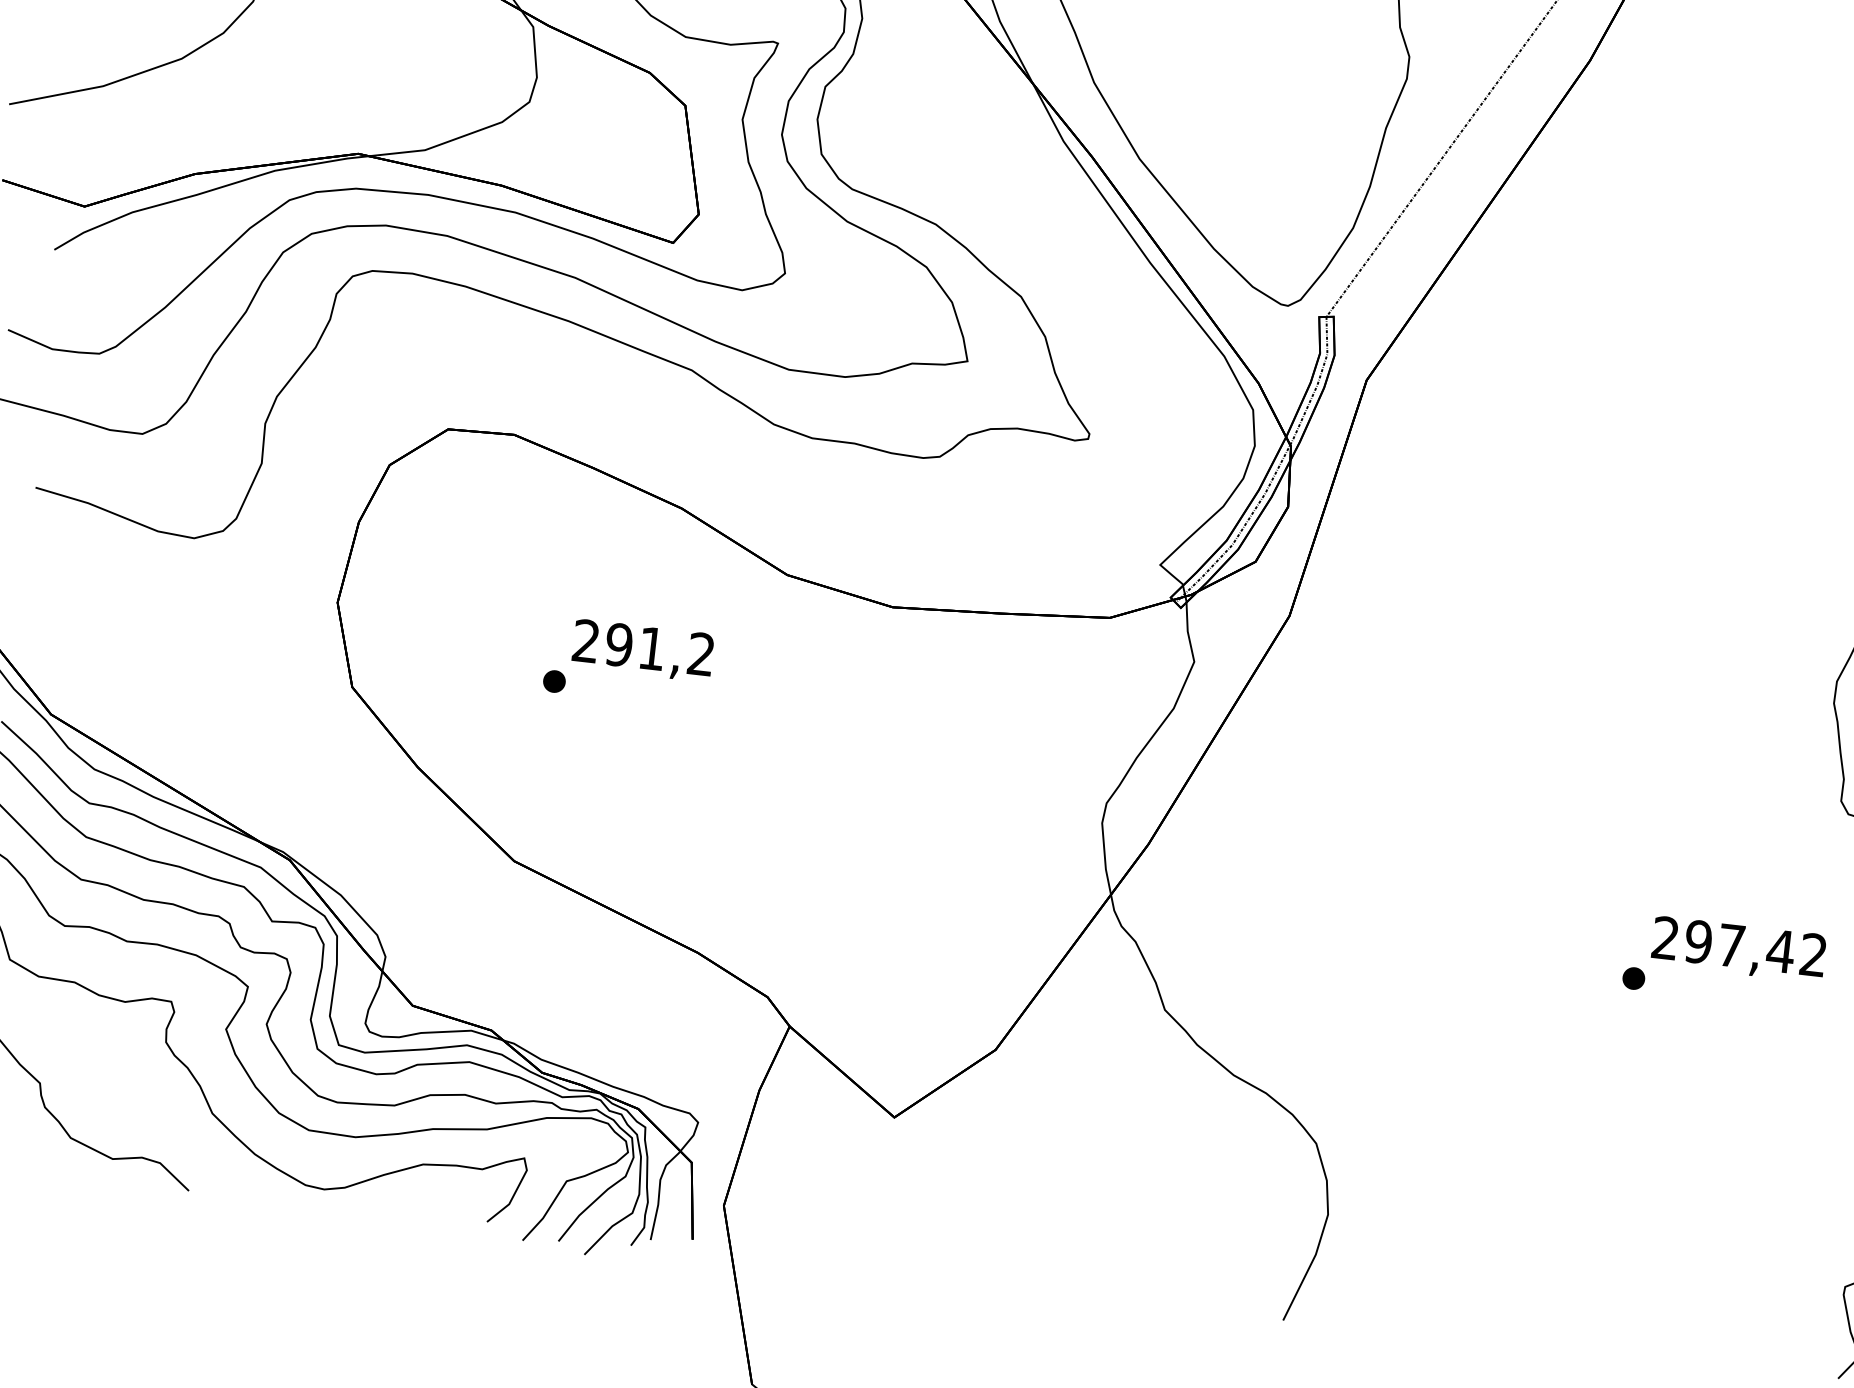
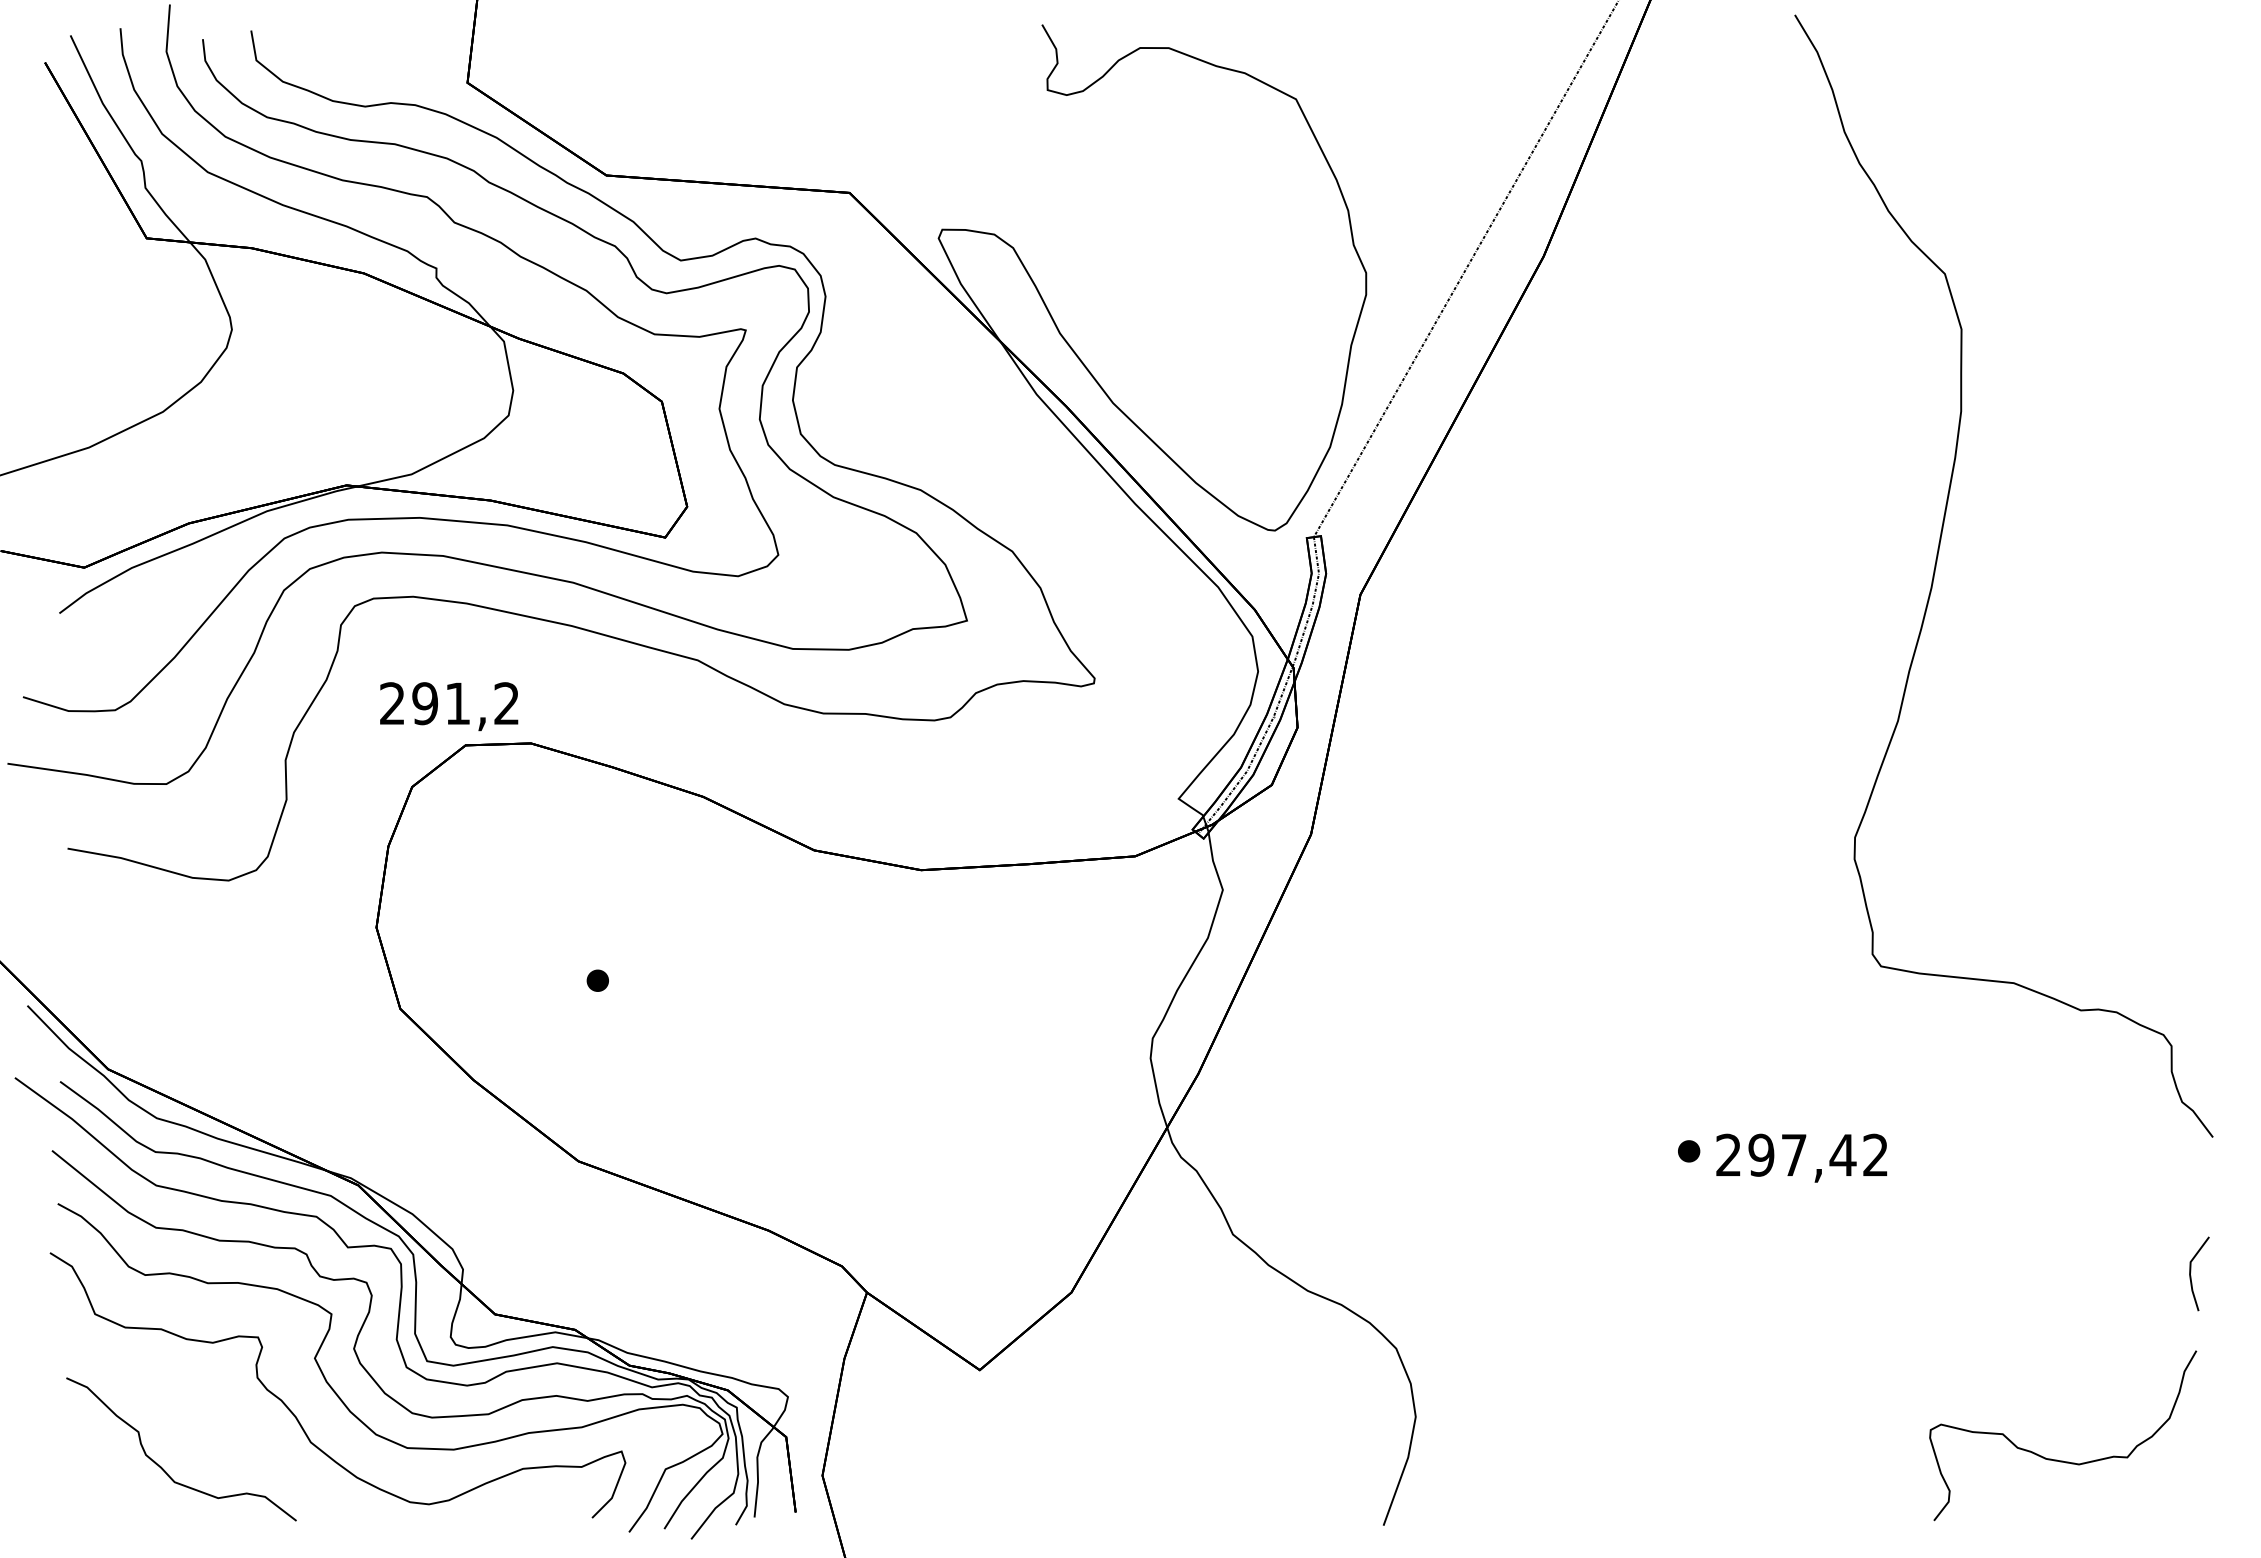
text: (643, 650) -> (449, 706), moved
text: (1738, 948) -> (1801, 1157), moved

